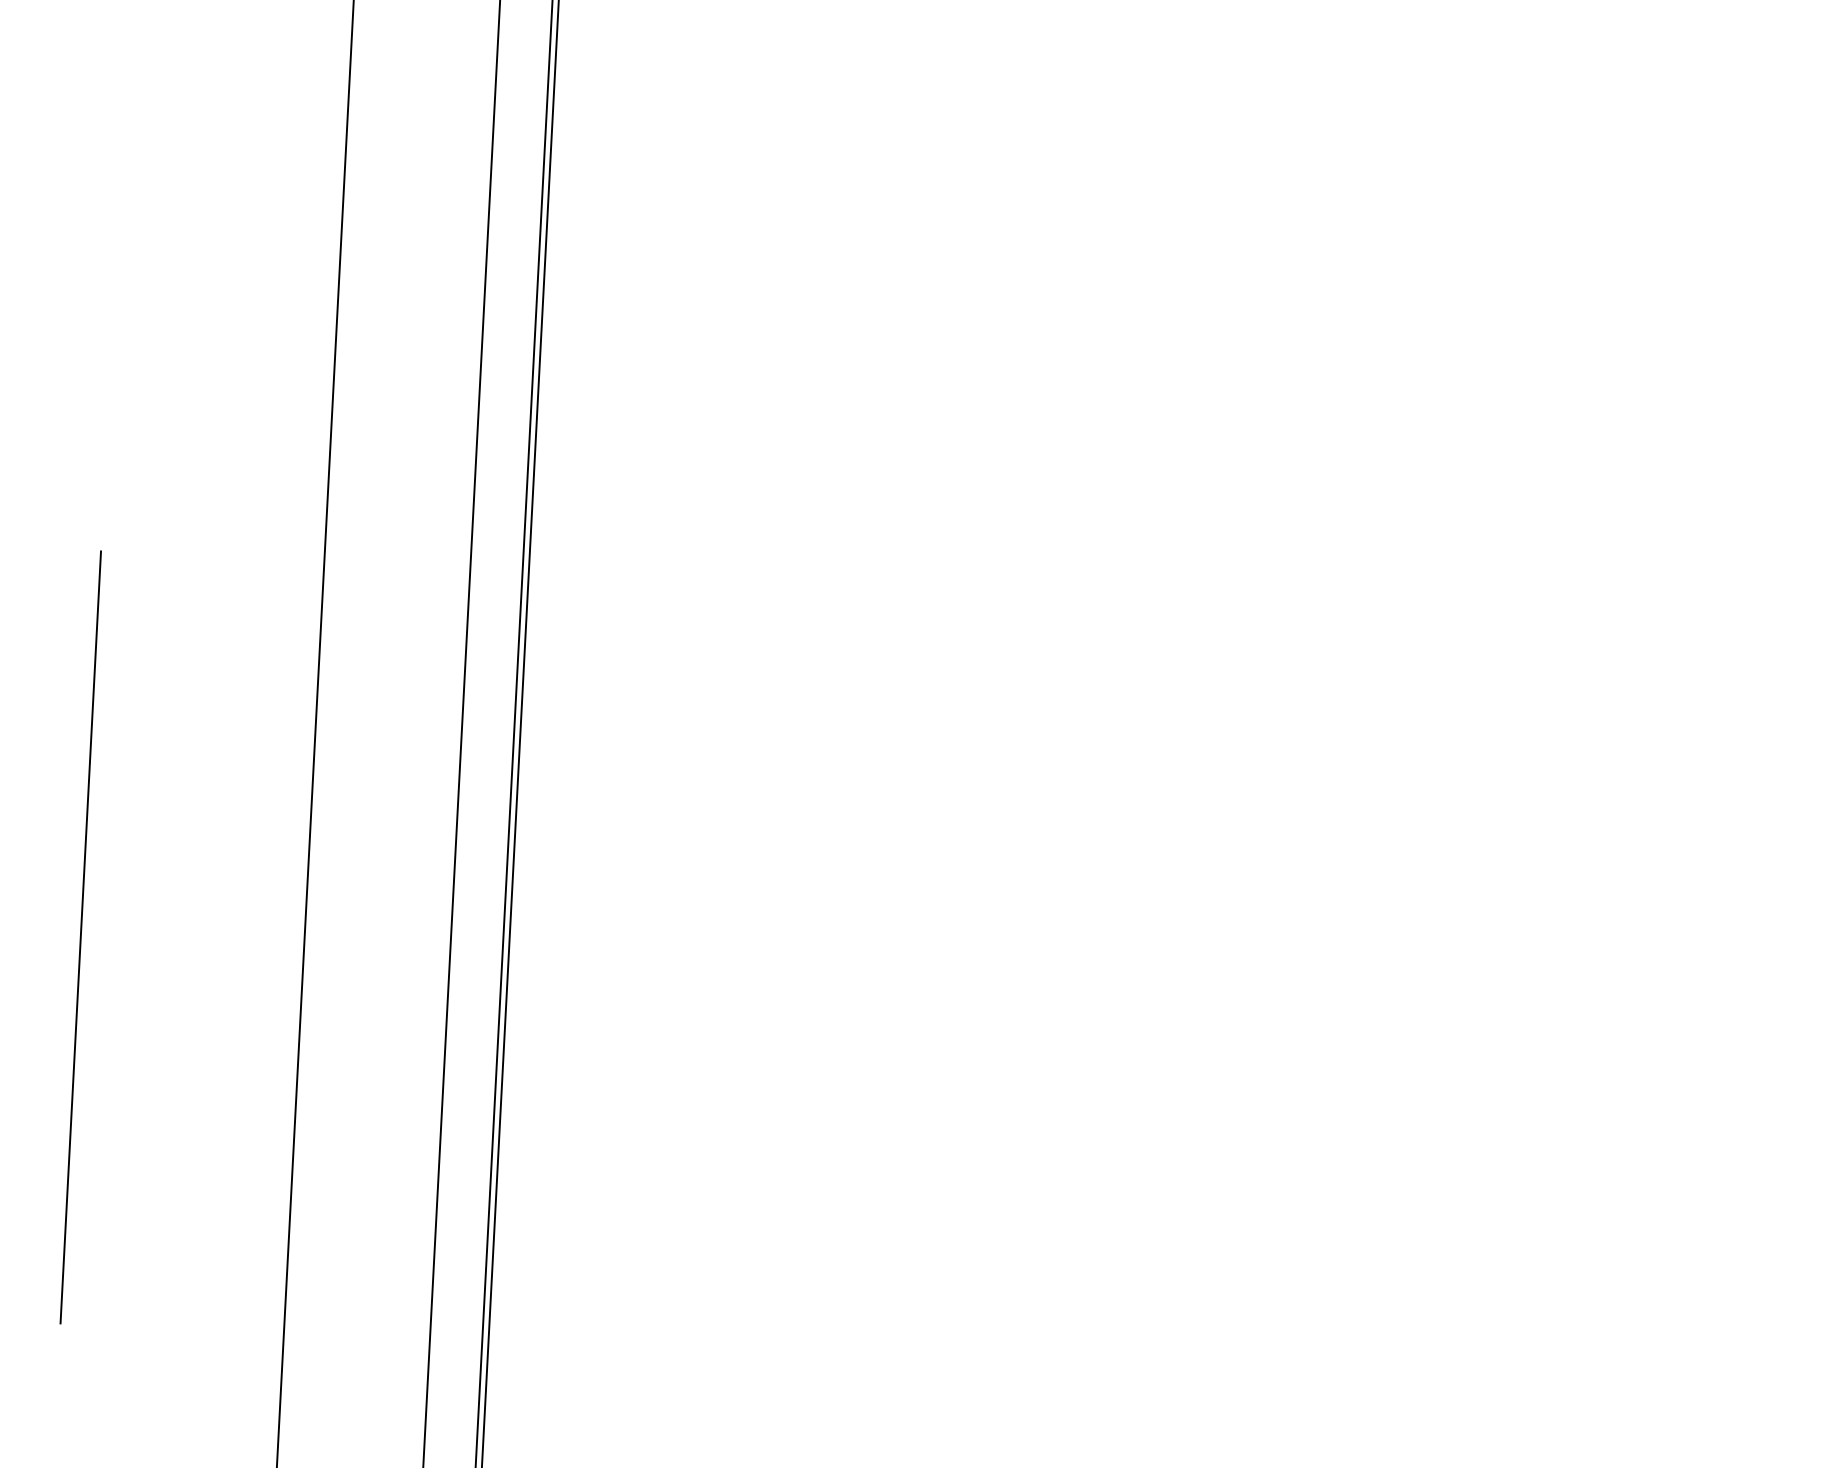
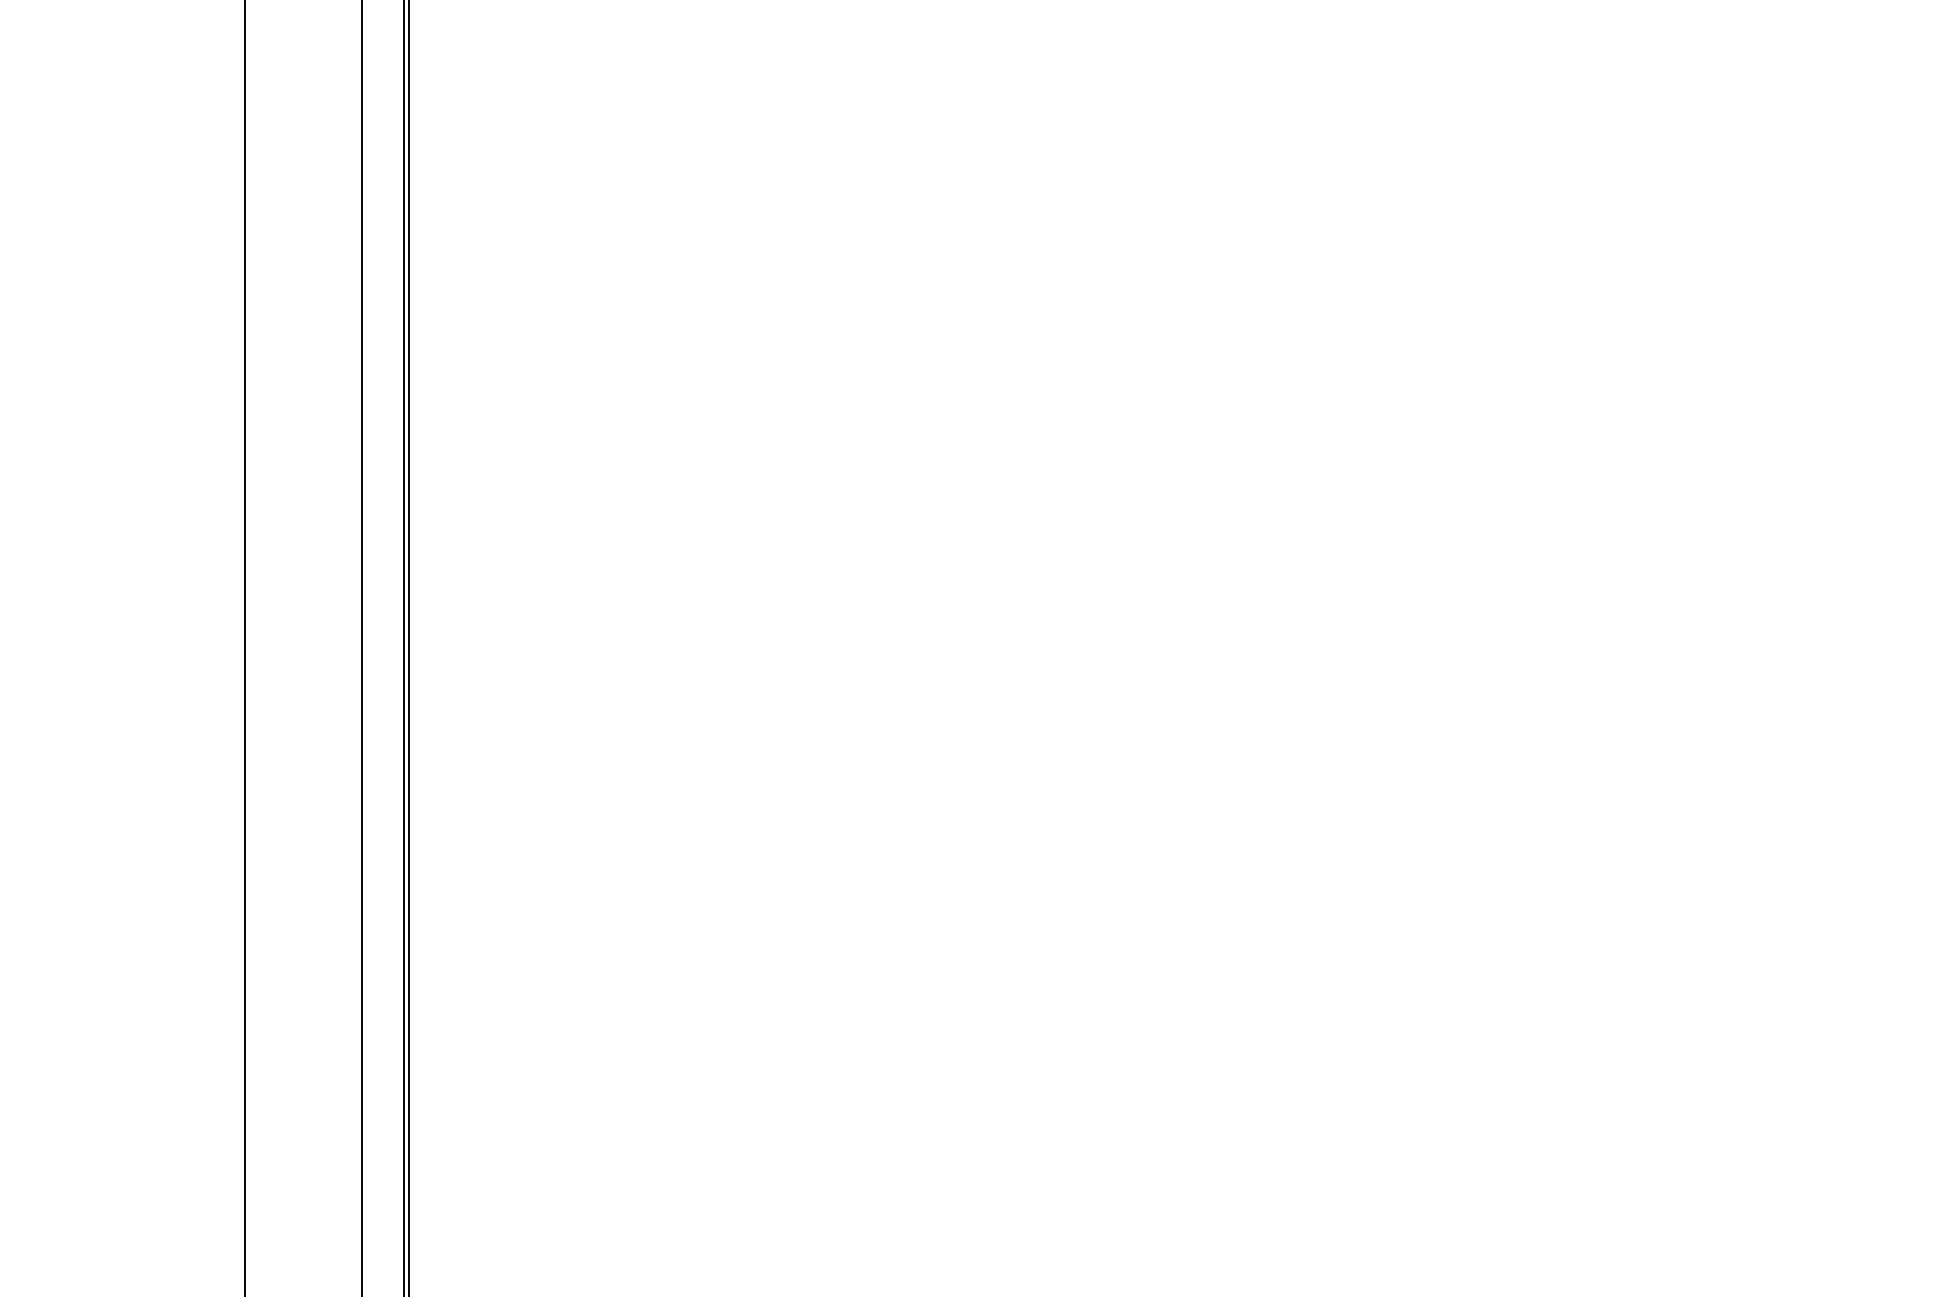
line: (80, 936) -> (65, 839), removed

